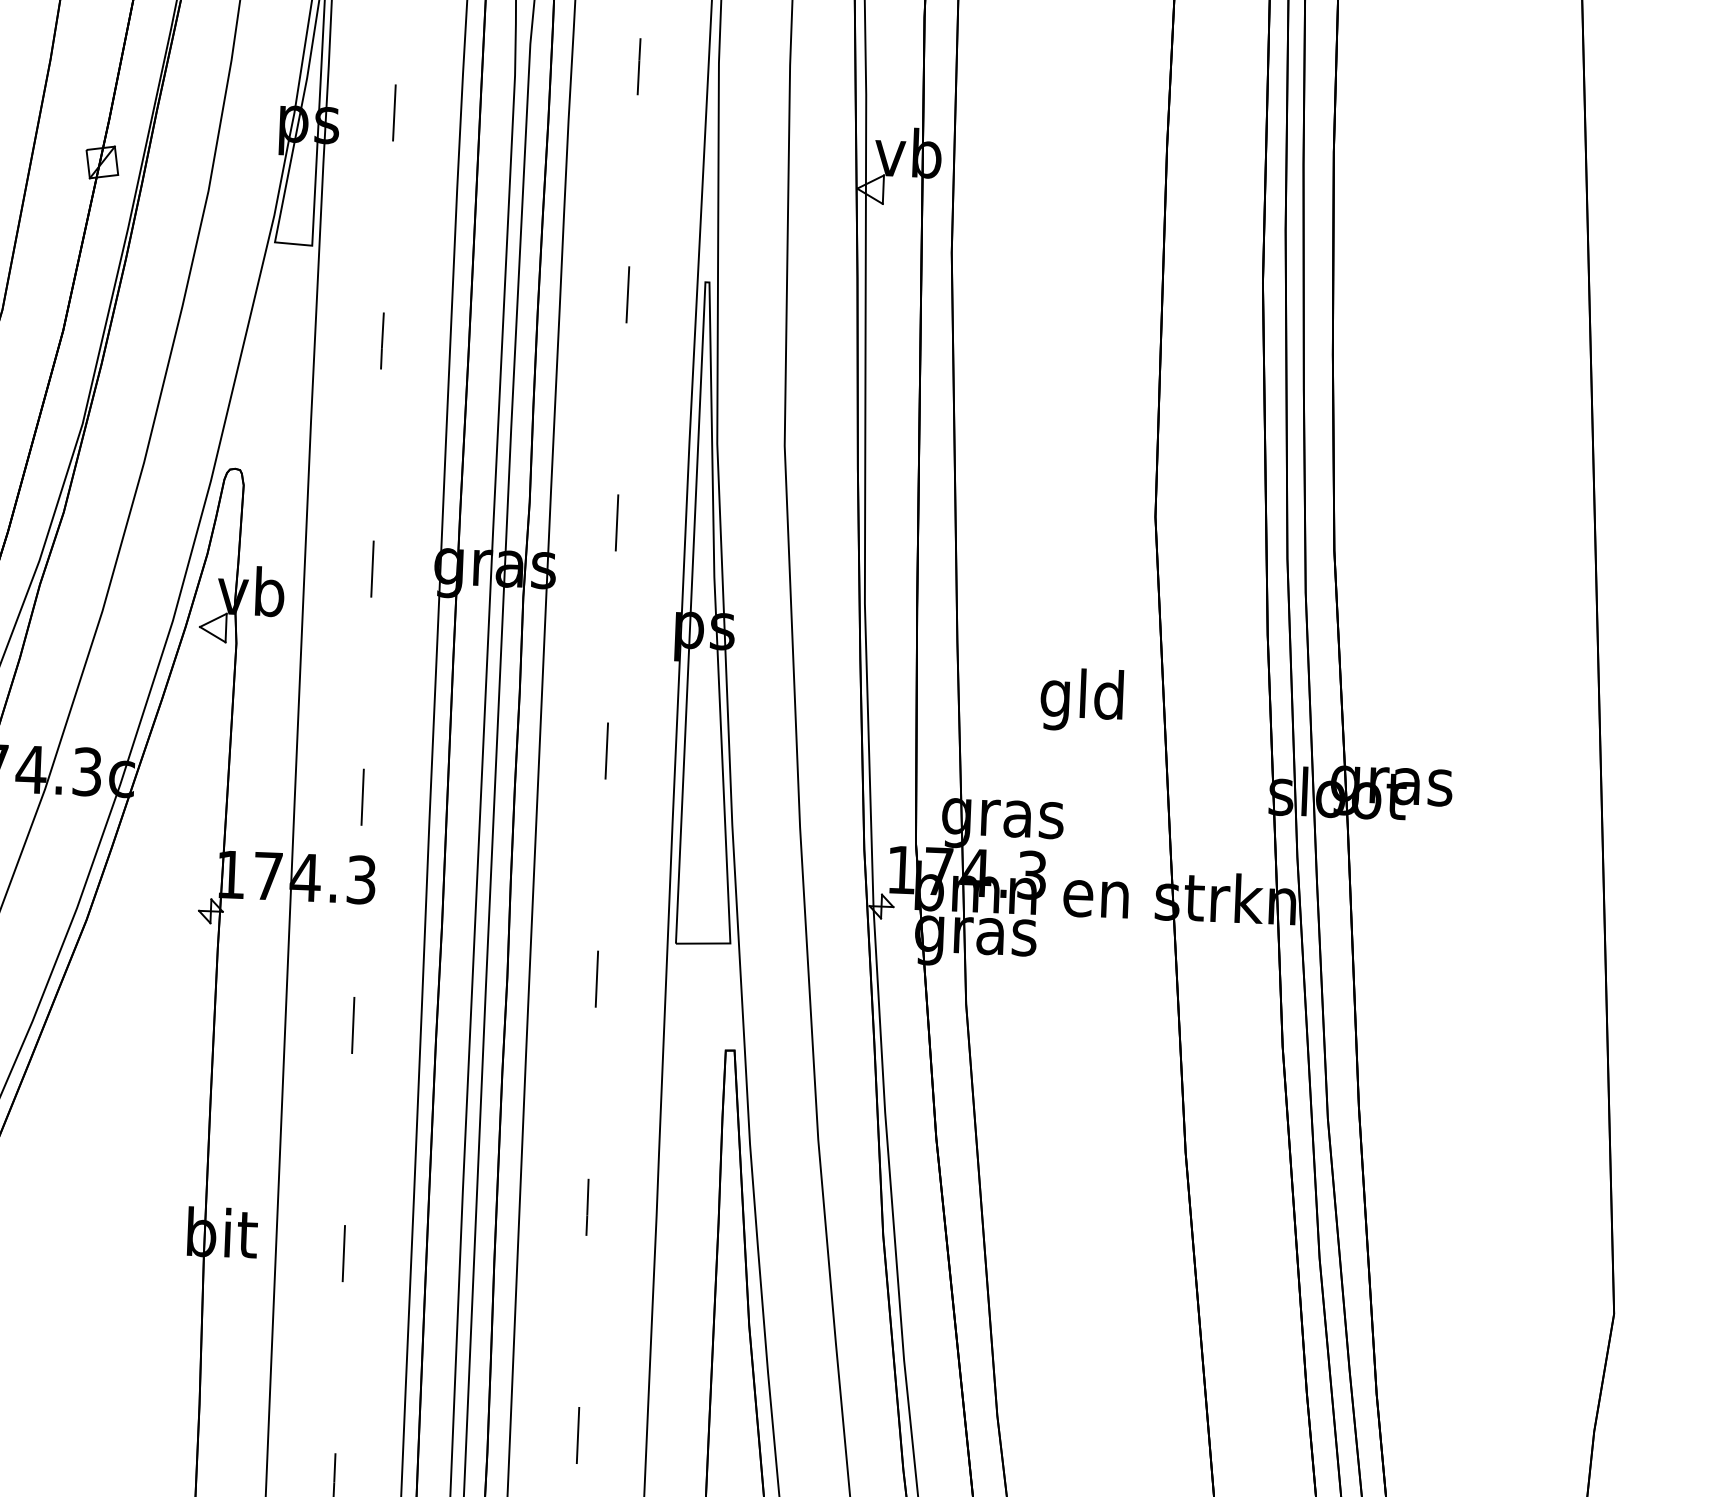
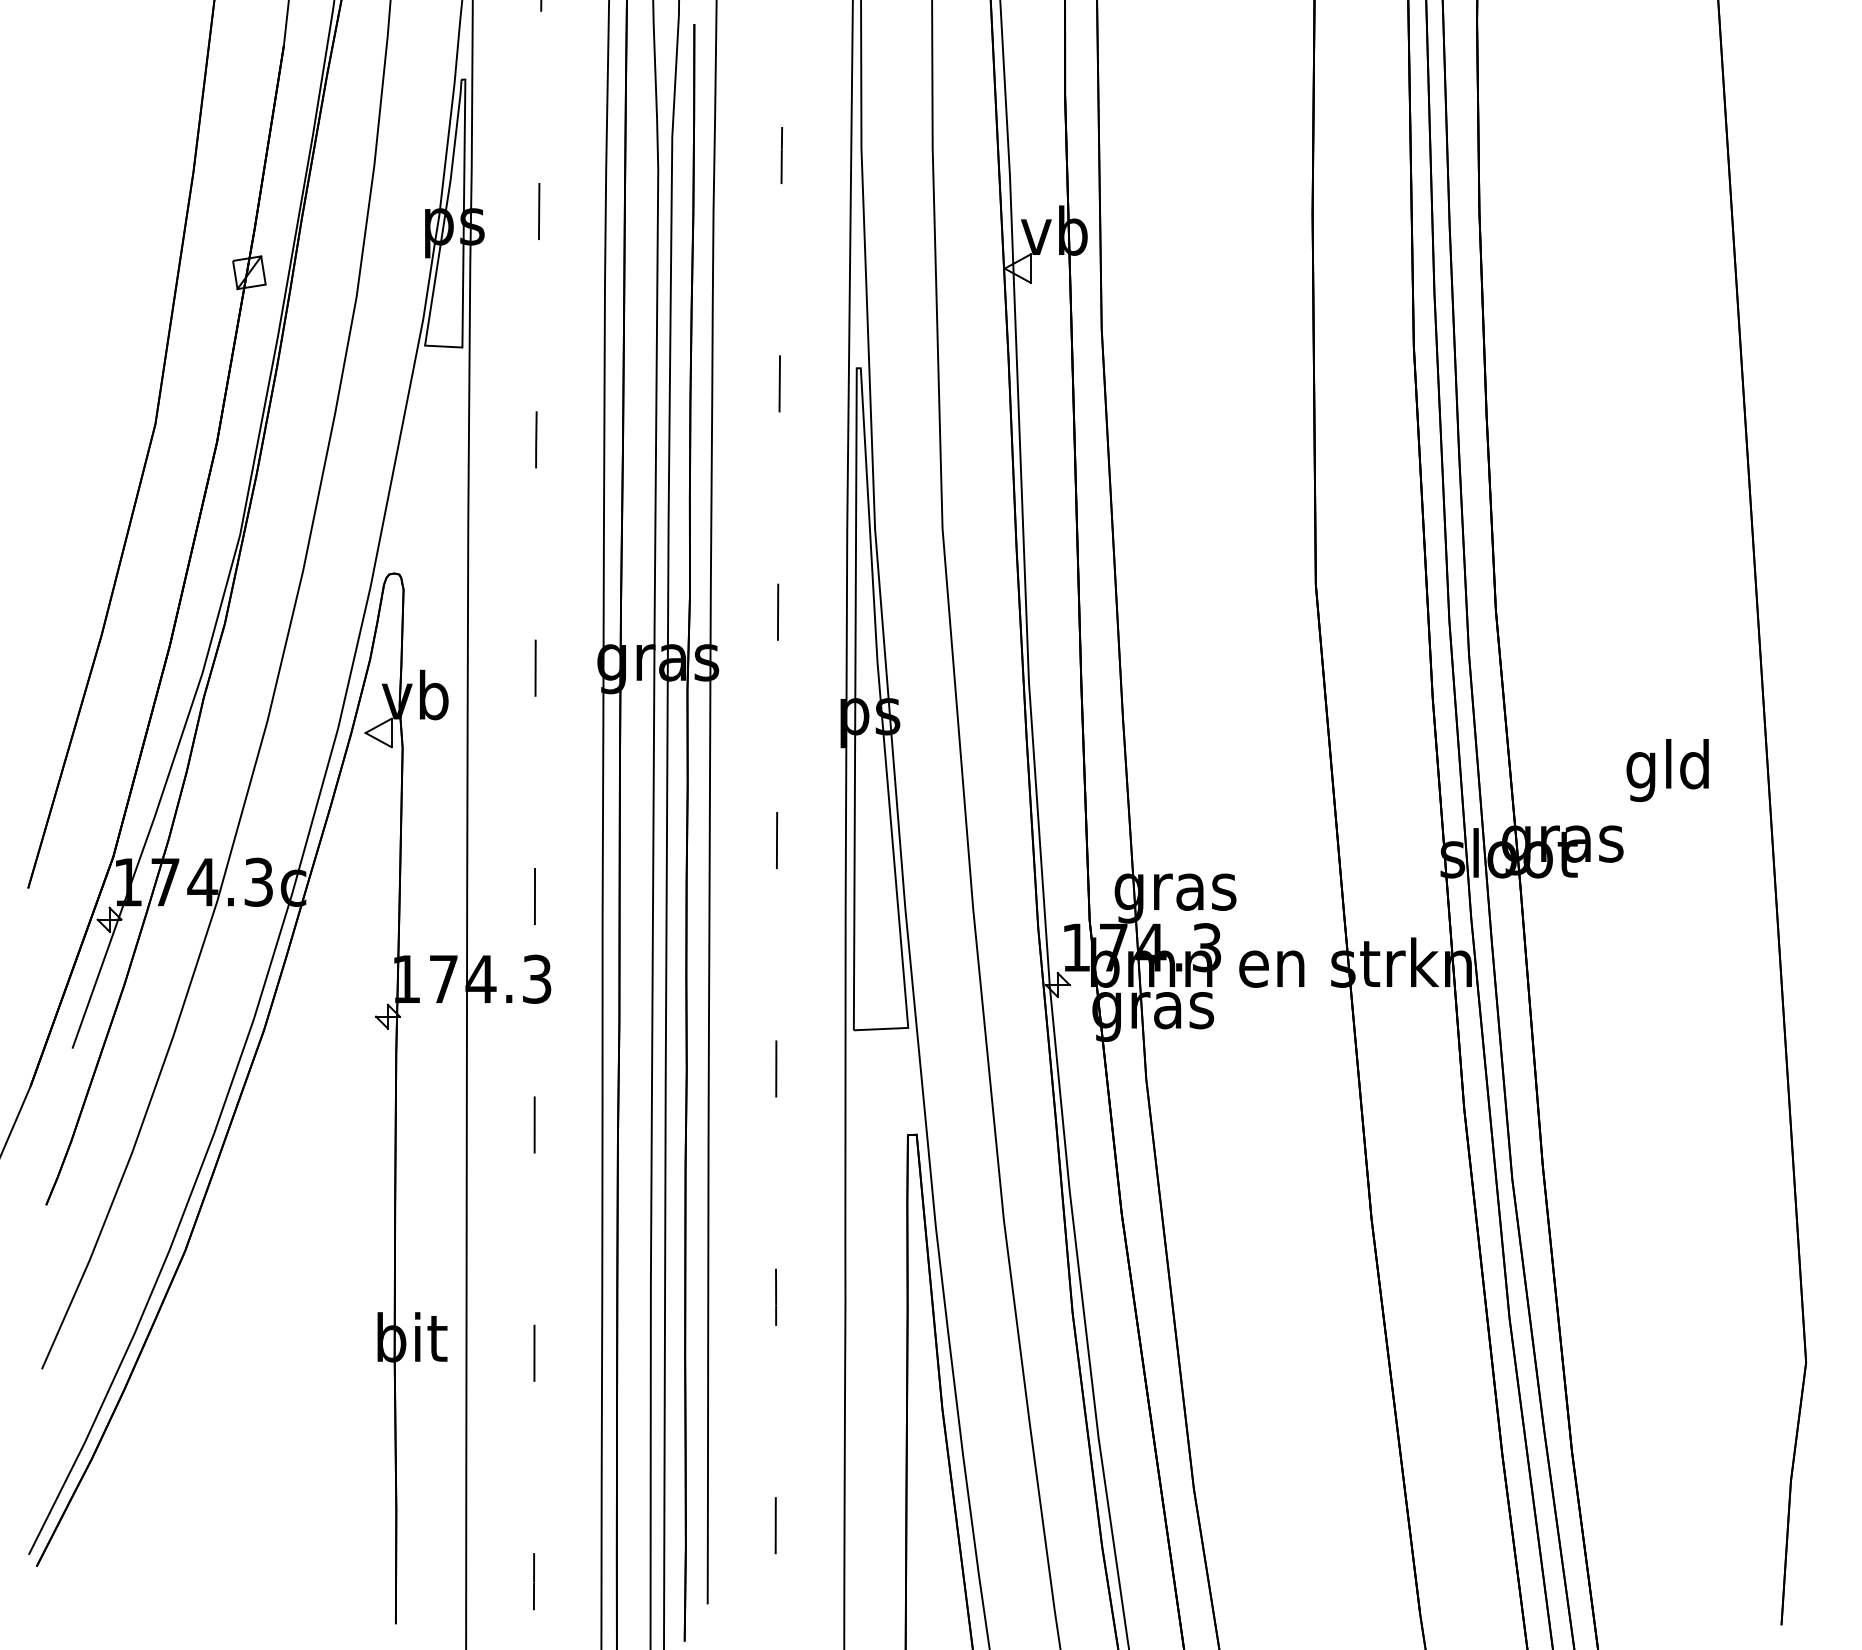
text: (1081, 699) -> (1667, 770), moved

